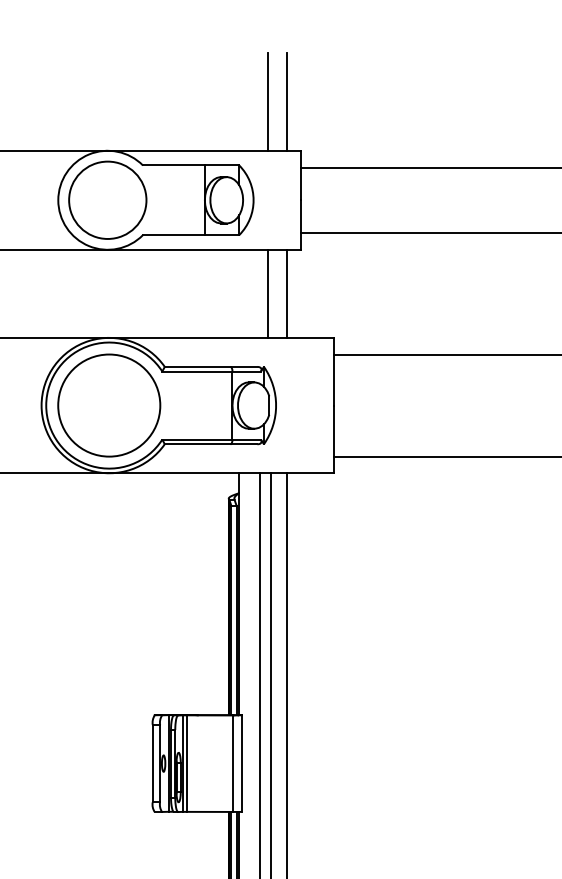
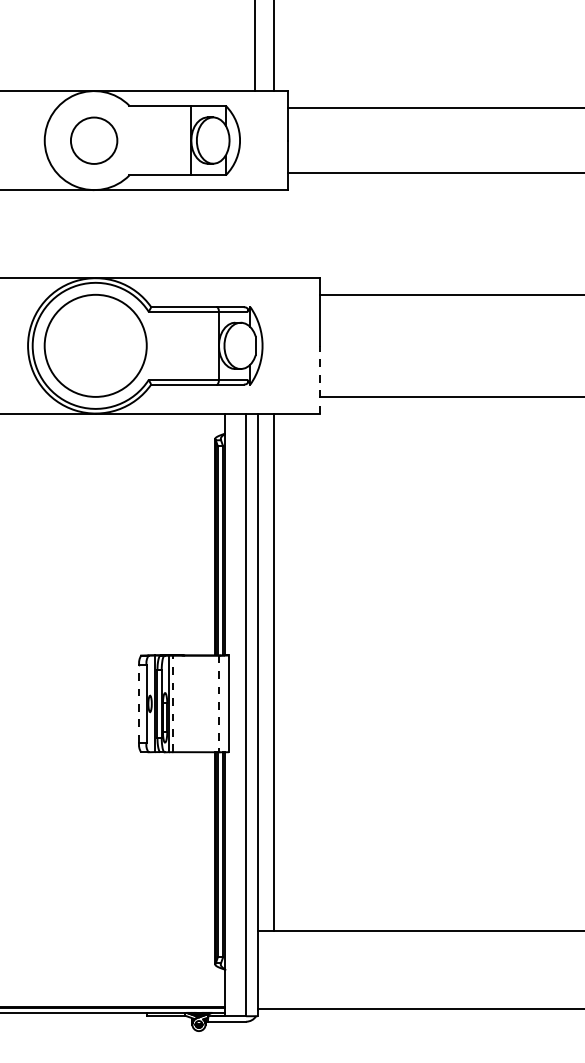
circle: (107, 200) -> (93, 140), size x0.6
line: (268, 294) -> (254, 234), removed
line: (287, 294) -> (273, 234), removed
line: (334, 439) -> (320, 379), solid -> dashed
line: (153, 763) -> (139, 703), solid -> dashed
line: (187, 763) -> (173, 703), solid -> dashed
line: (233, 764) -> (219, 704), solid -> dashed

